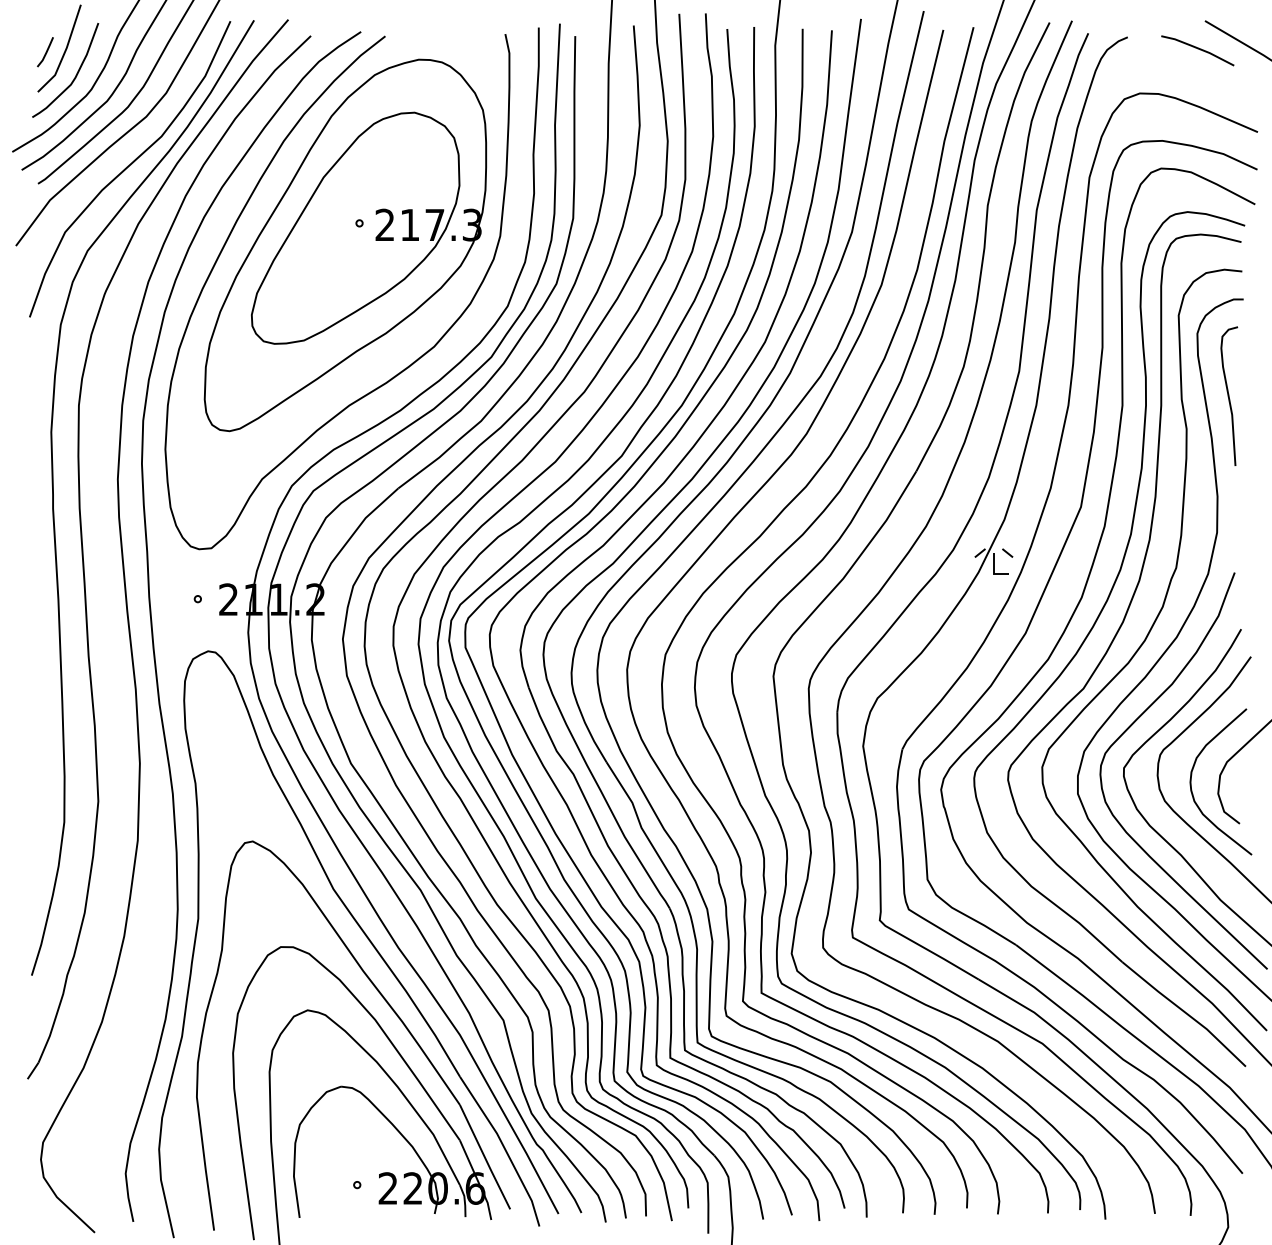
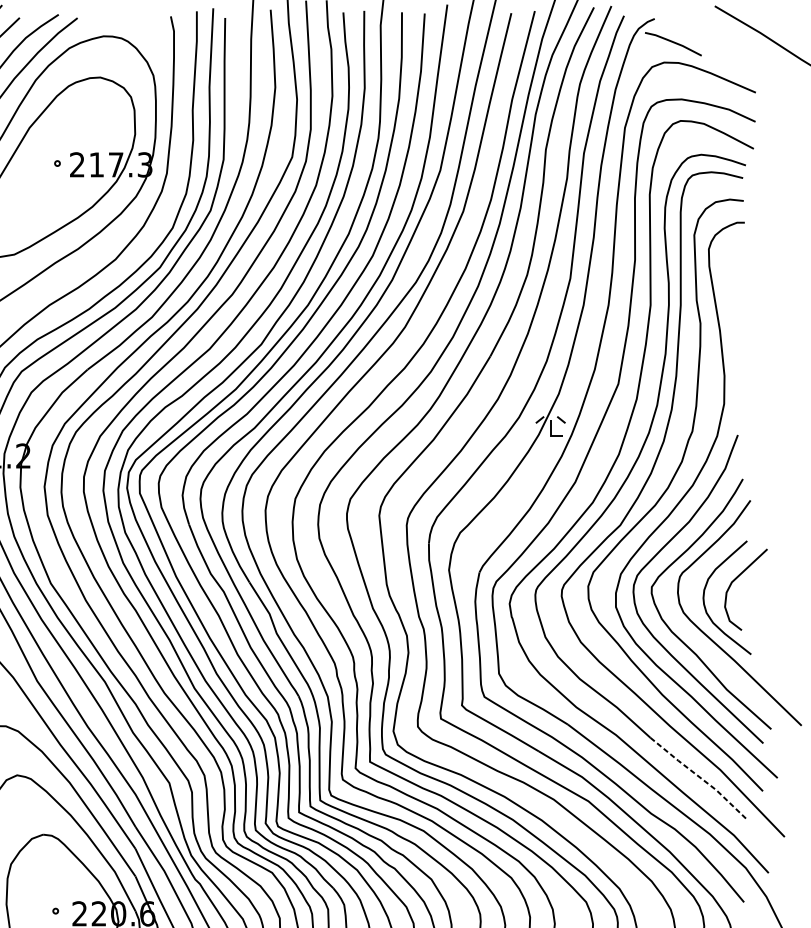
line: (1197, 49) -> (673, 43), moved
curve: (1229, 395) -> (733, 297), removed
line: (1185, 1012) -> (699, 777), solid -> dashed

